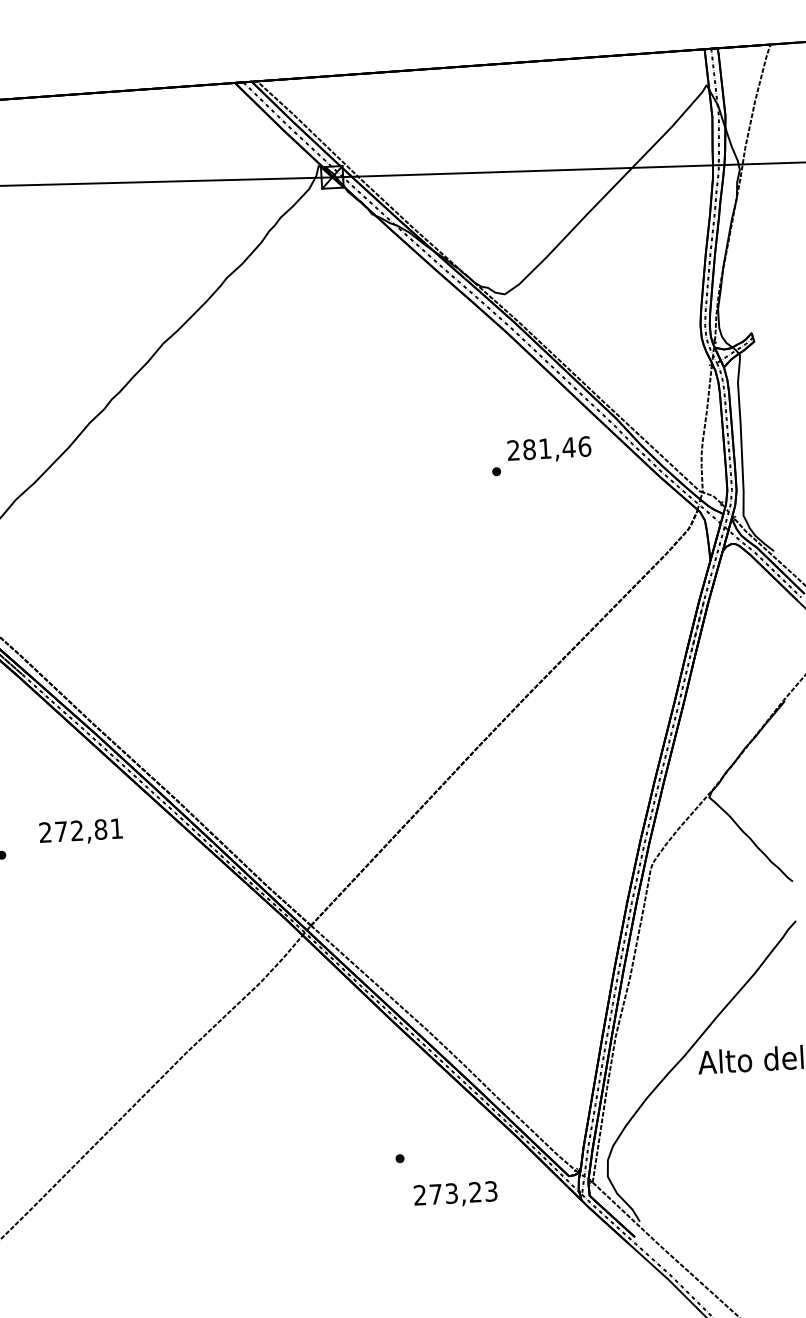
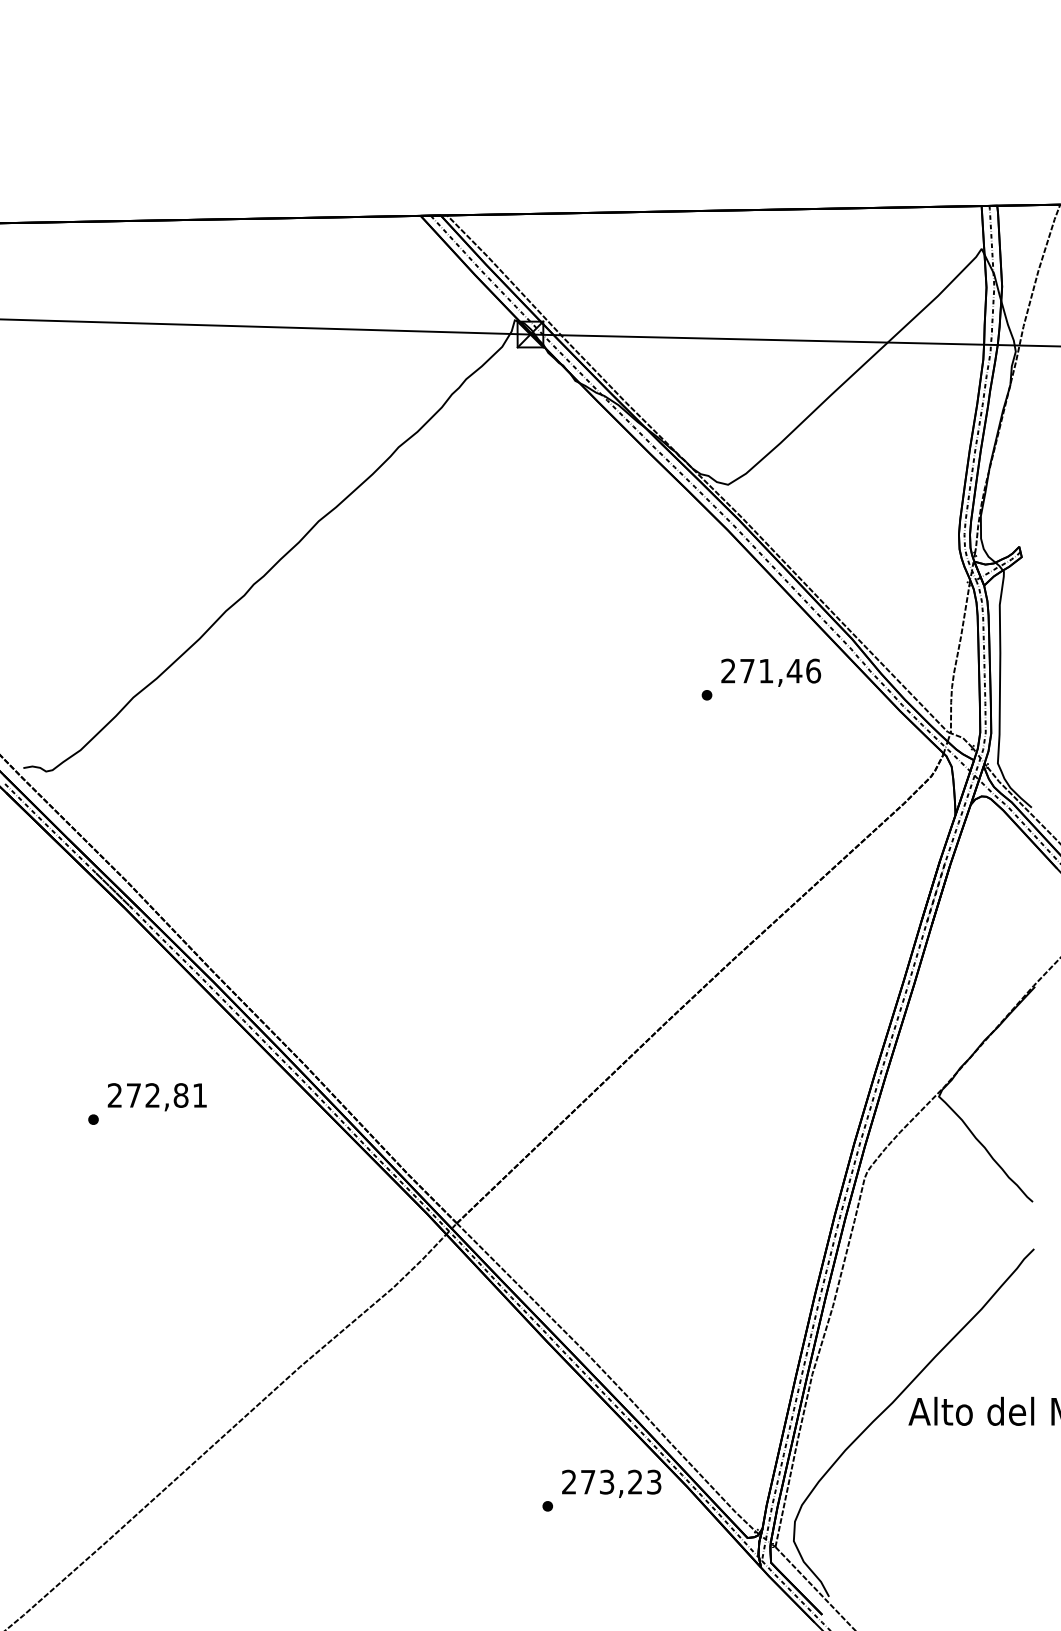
text: (529, 449) -> (747, 670), 281,46 -> 271,46
text: (80, 832) -> (156, 1097), moved
text: (455, 1194) -> (611, 1483), moved

